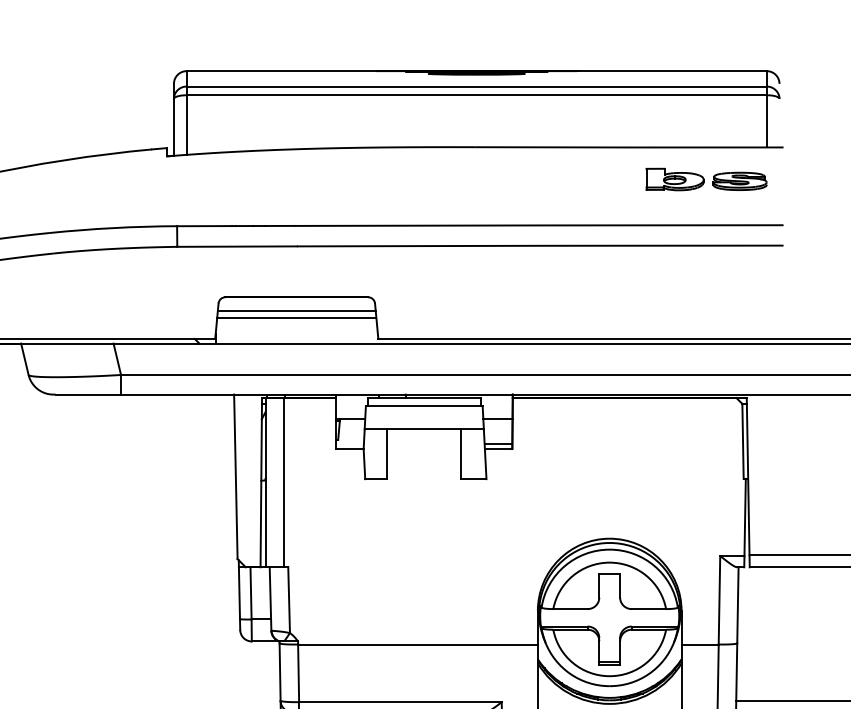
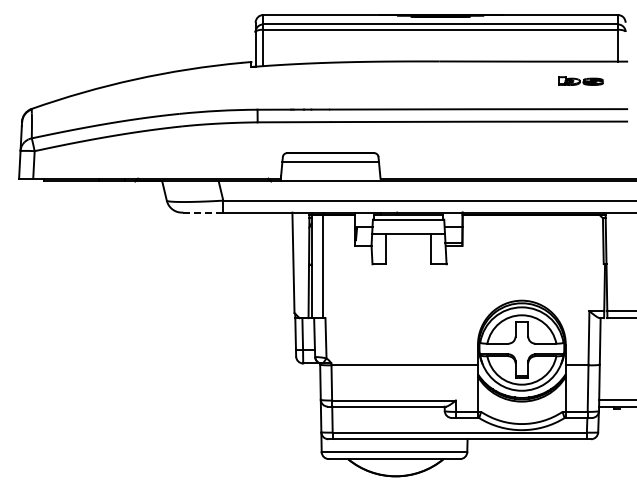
part: (705, 178) -> (580, 80), size x0.6
line: (296, 317) -> (330, 165), removed
line: (88, 394) -> (203, 212), solid -> dashed

